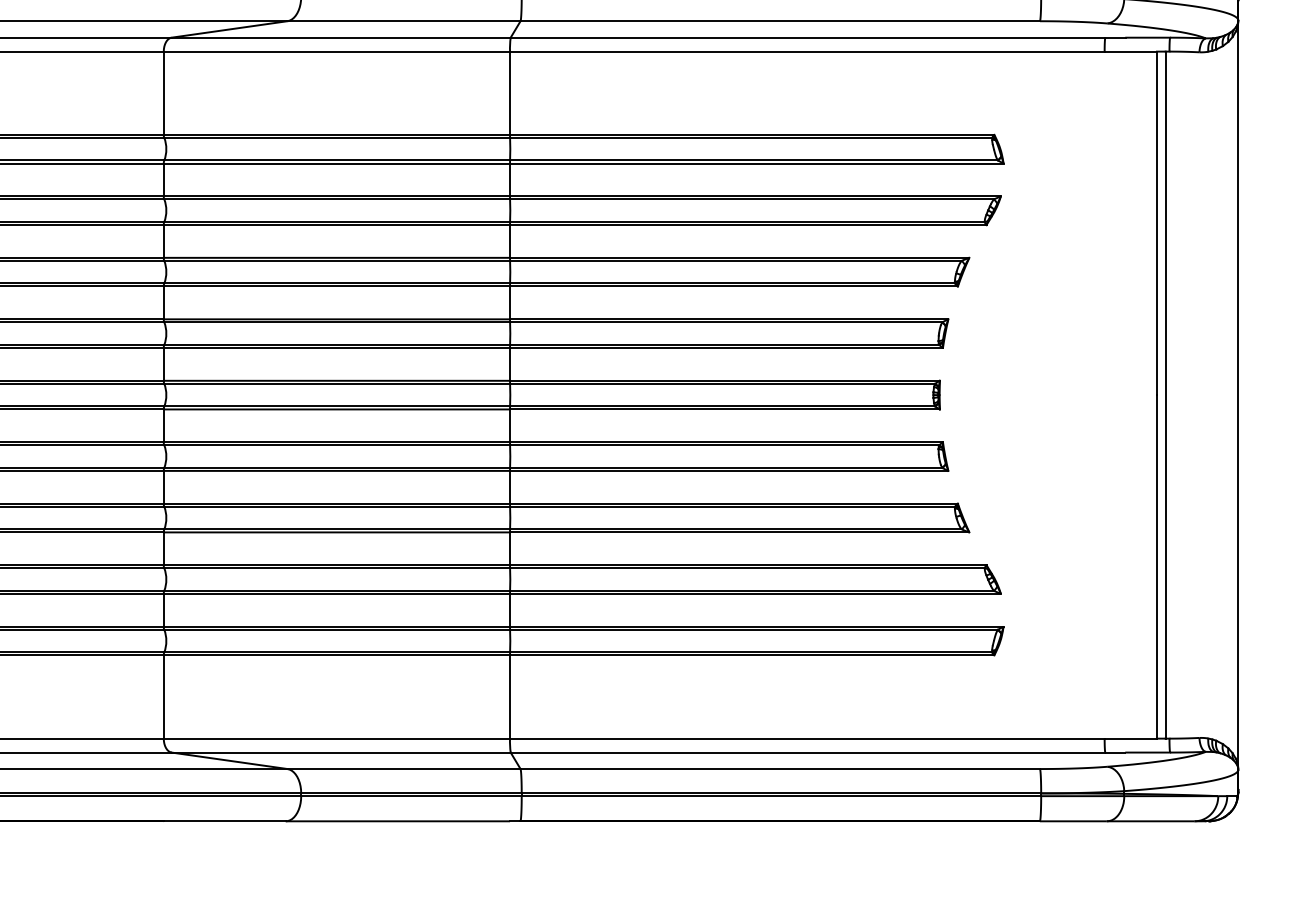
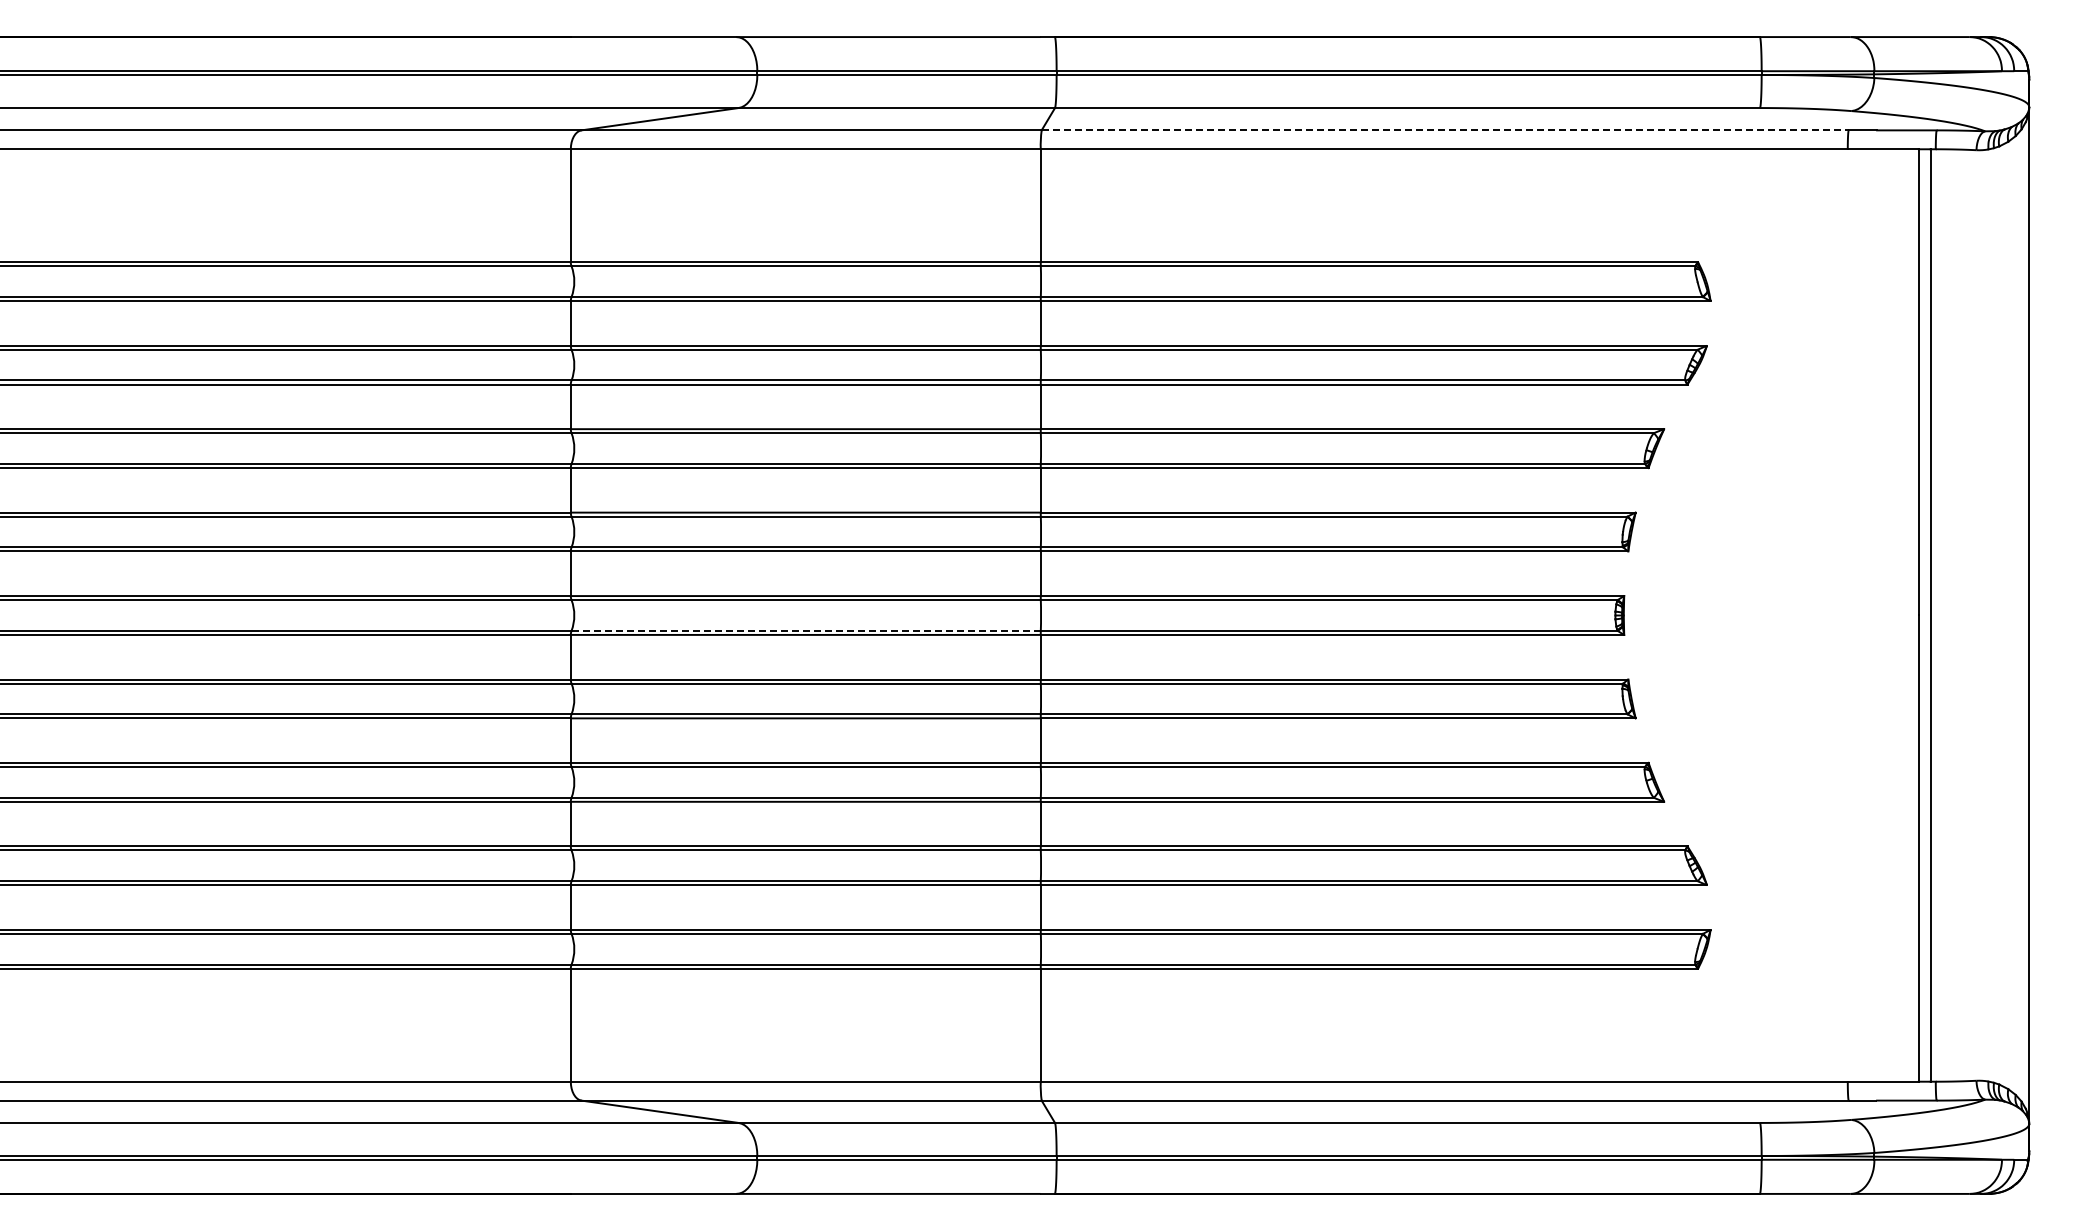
line: (808, 37) -> (1445, 130), solid -> dashed
line: (337, 406) -> (806, 630), solid -> dashed

